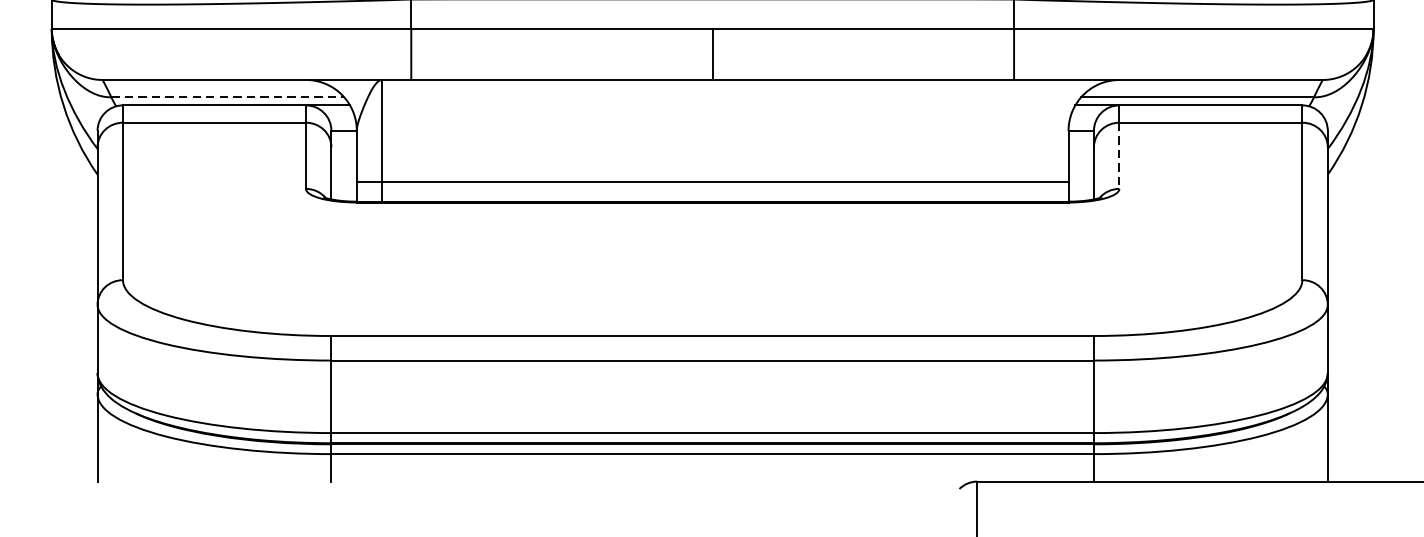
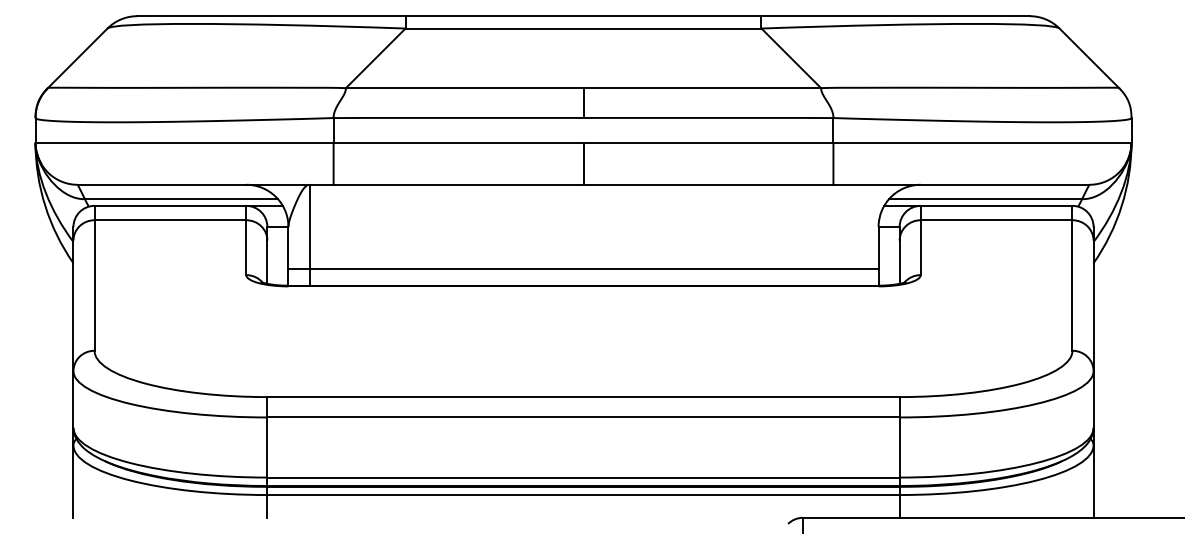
line: (227, 97) -> (181, 199), dashed -> solid
line: (1119, 156) -> (920, 248), dashed -> solid

